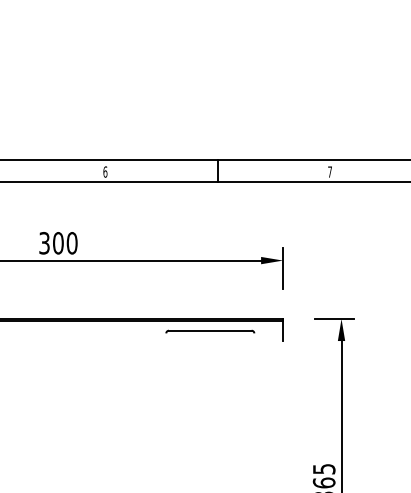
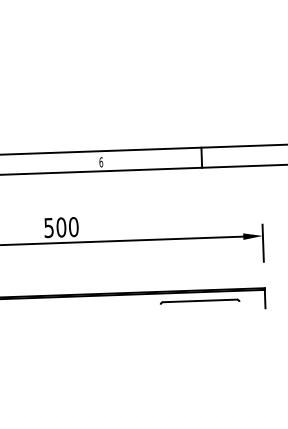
text: (44, 242) -> (49, 227), 300 -> 500

